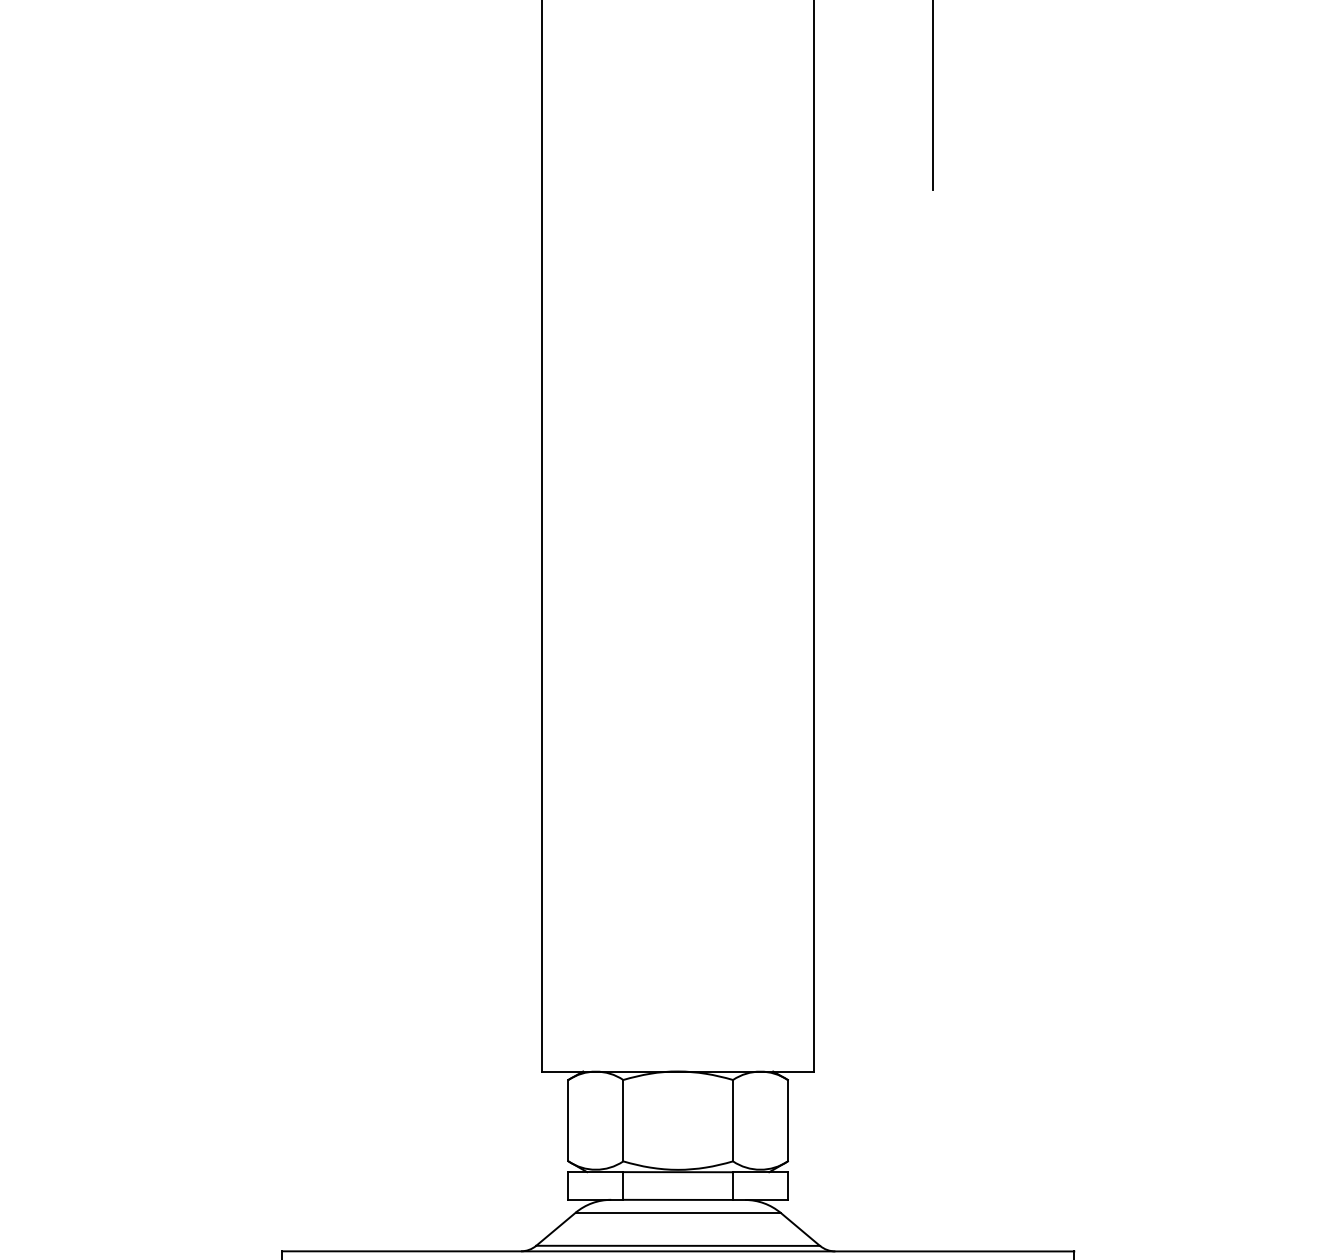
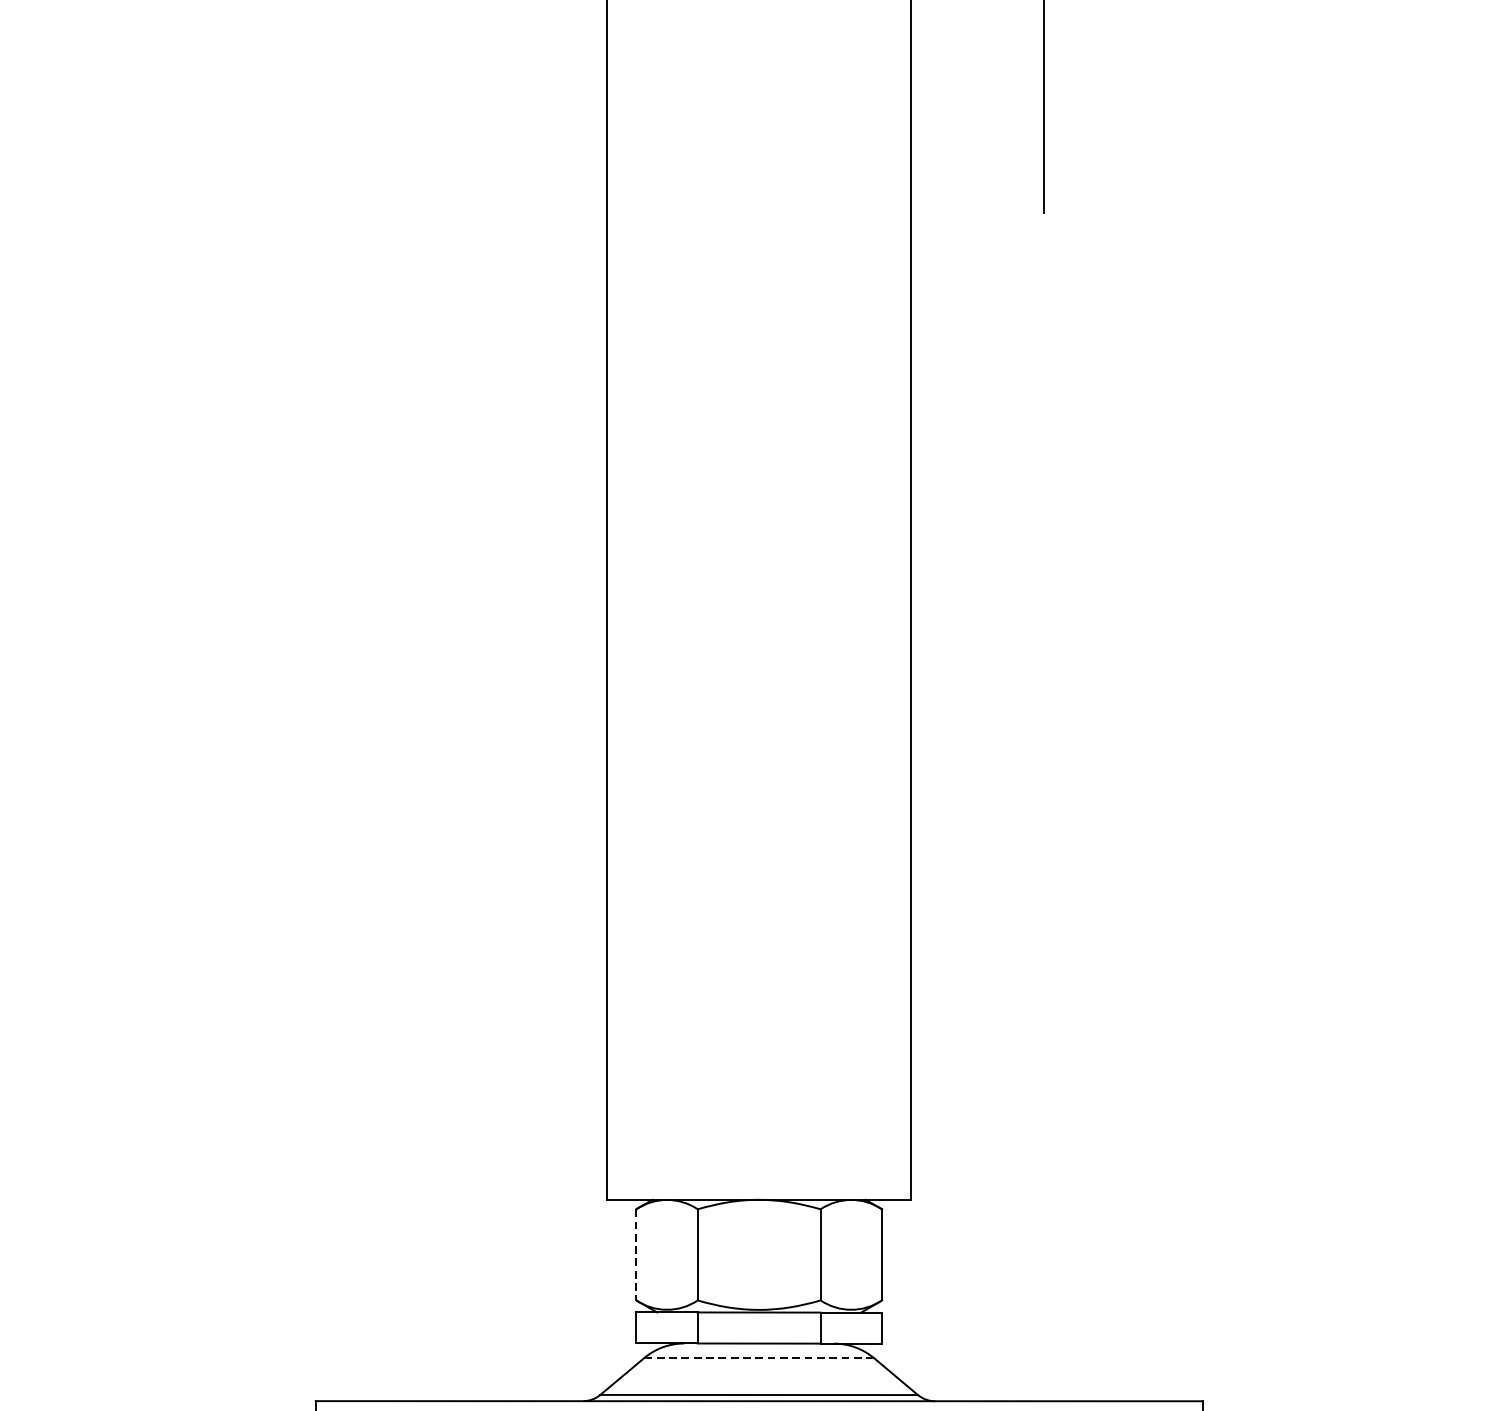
line: (568, 1120) -> (636, 1254), solid -> dashed
line: (678, 1212) -> (759, 1357), solid -> dashed

